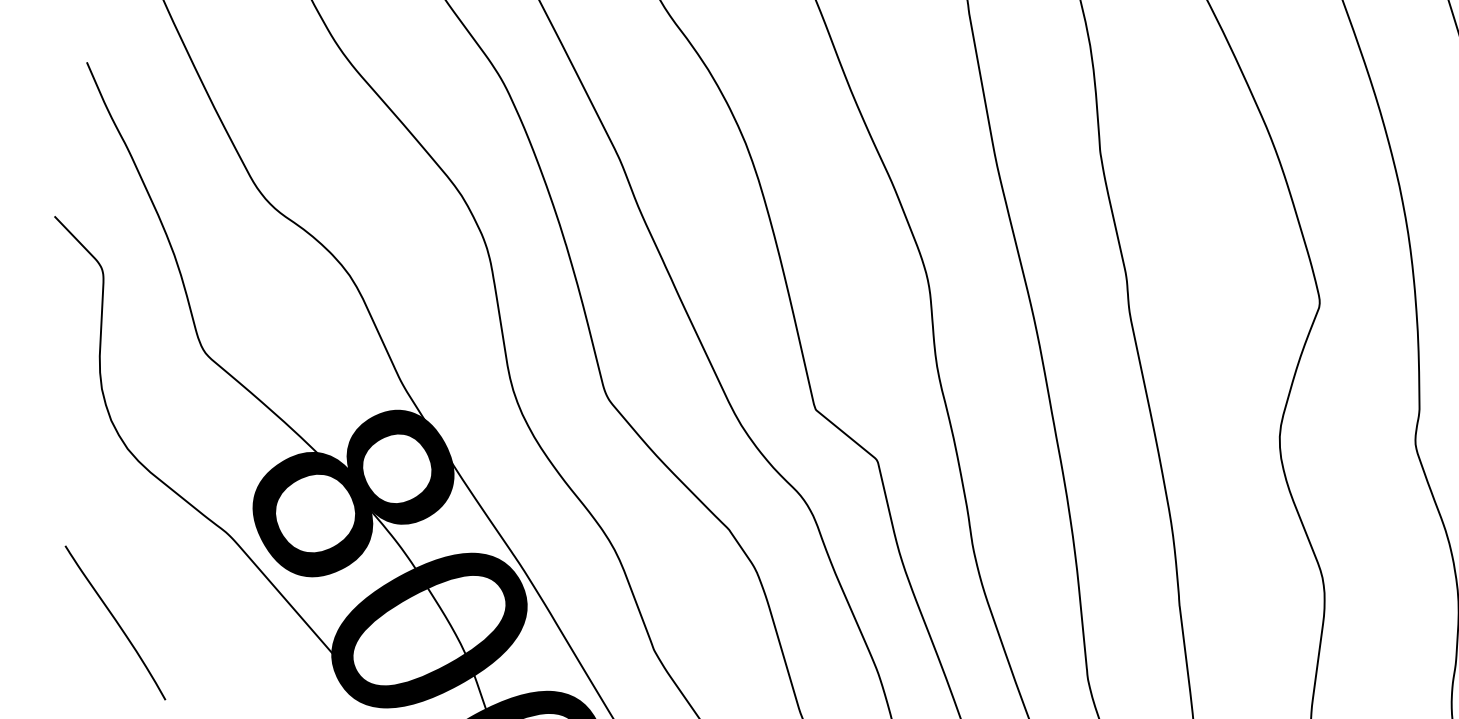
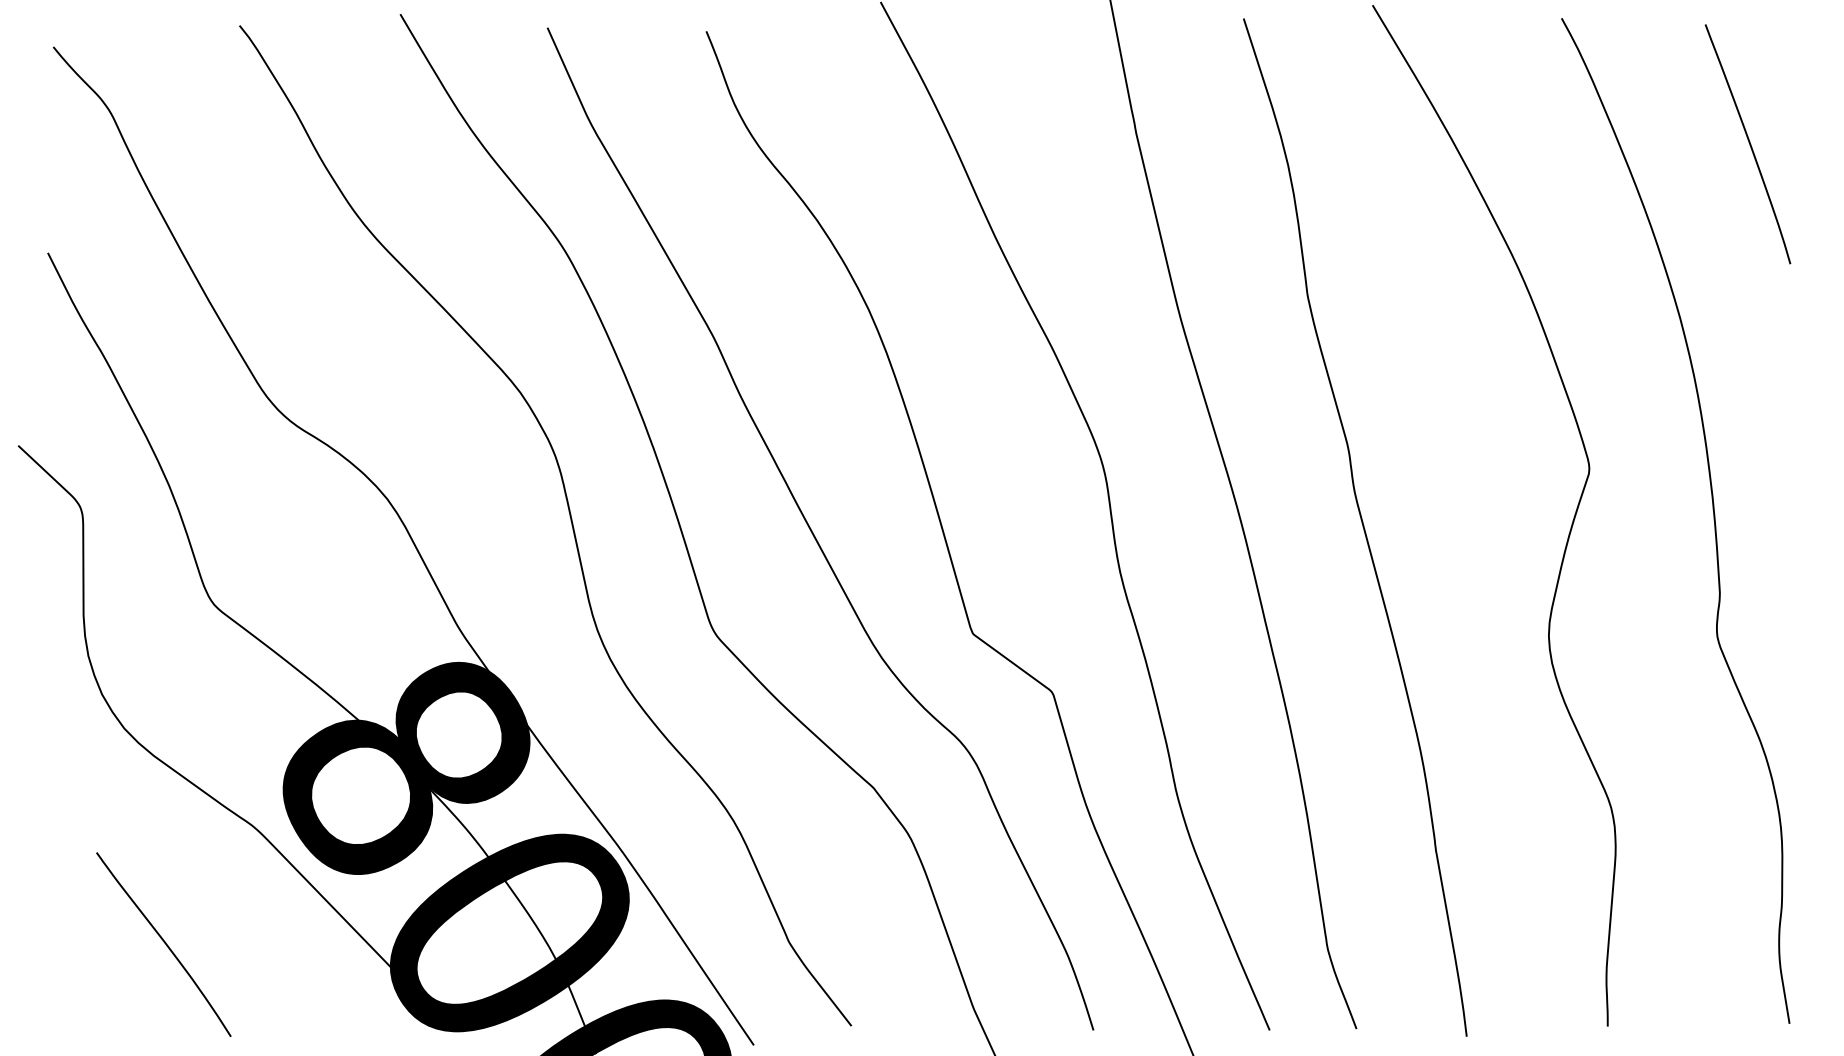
curve: (116, 622) -> (164, 943), moved

